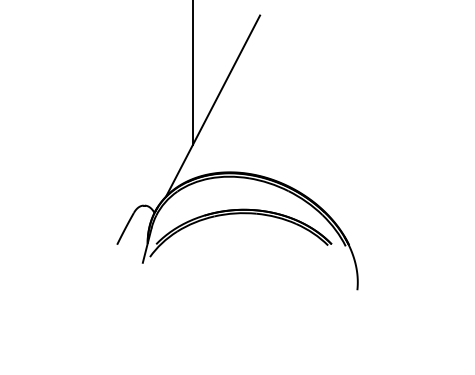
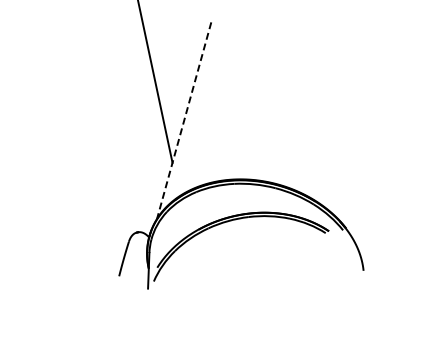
line: (213, 105) -> (184, 120), solid -> dashed

